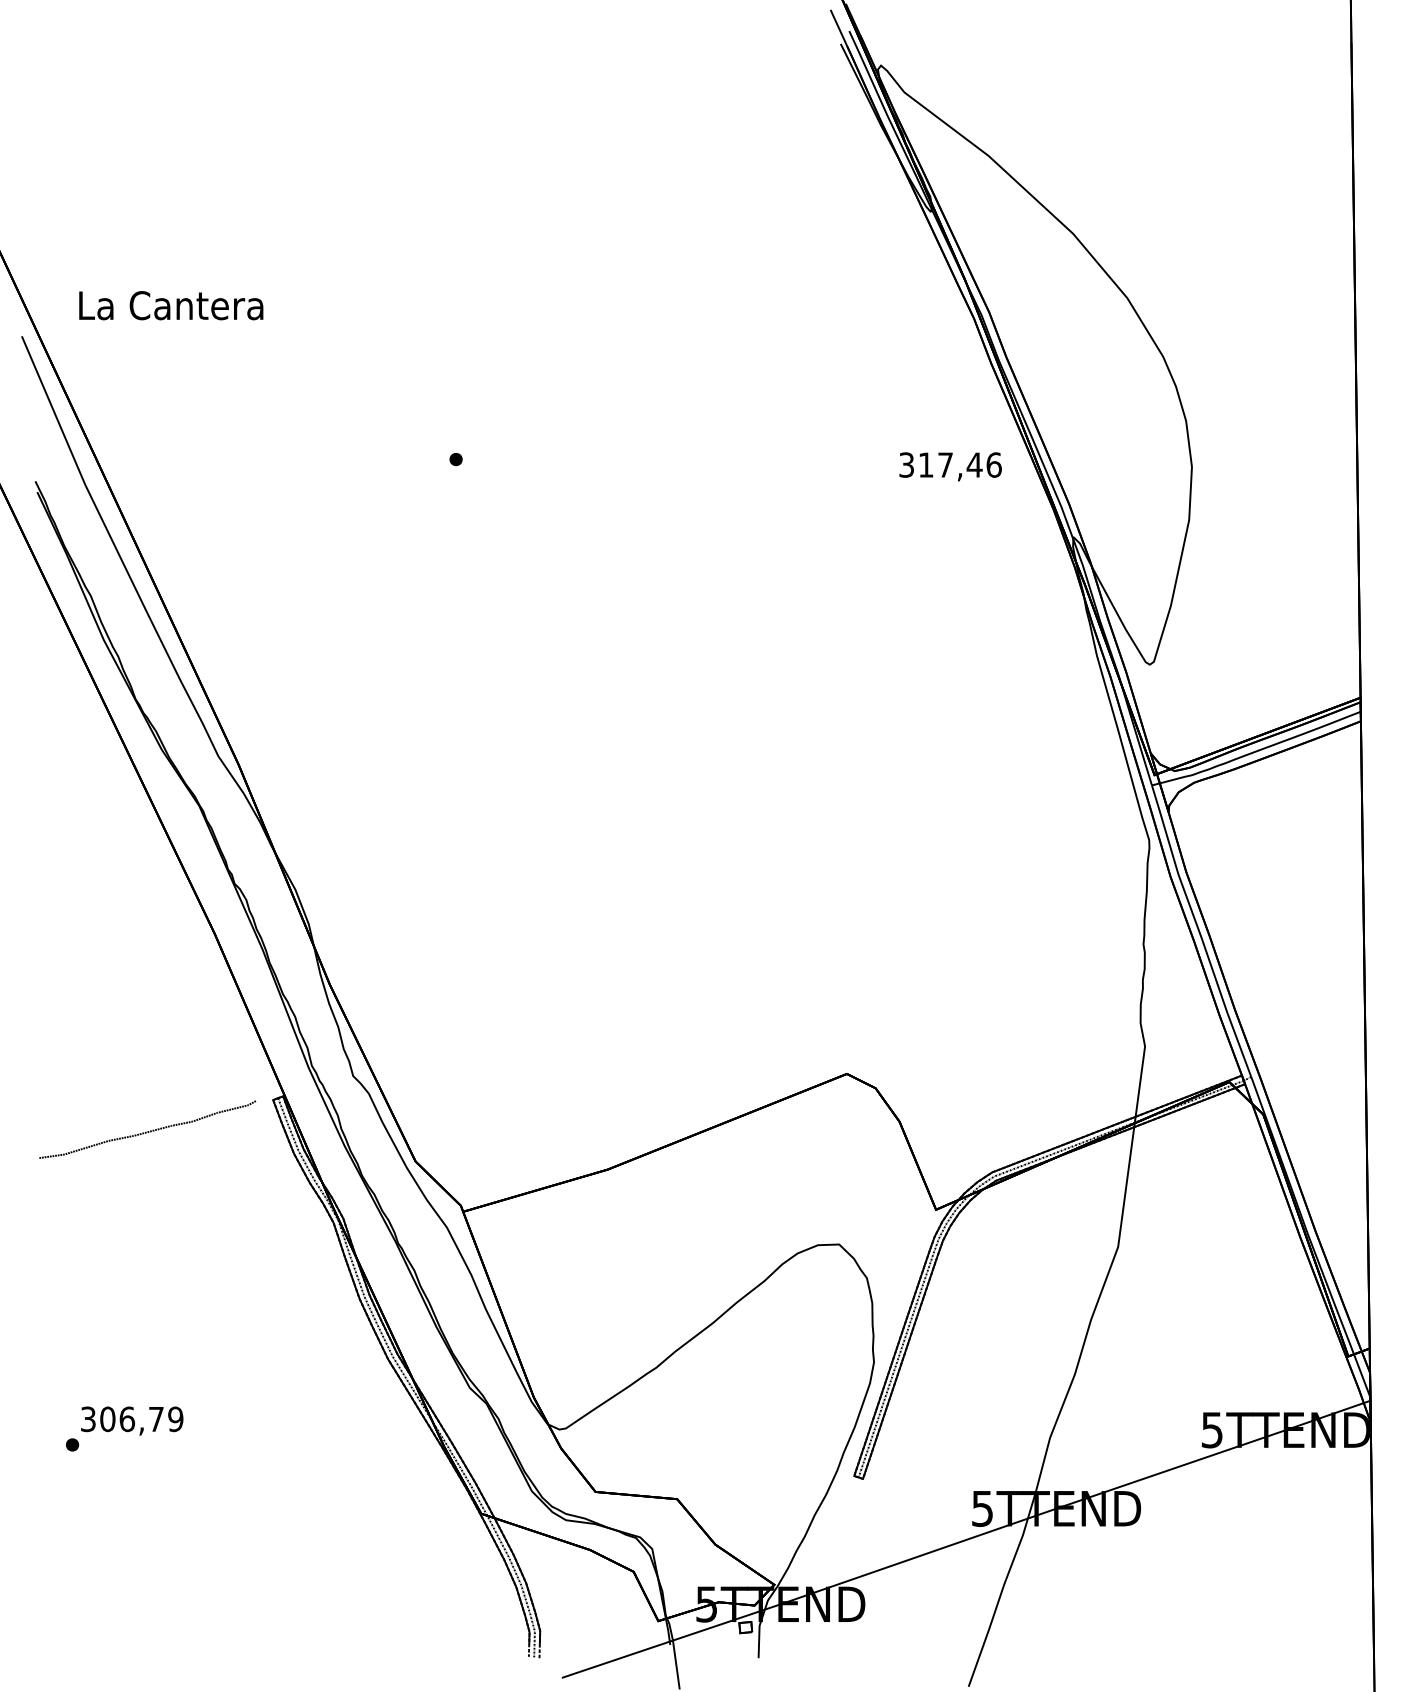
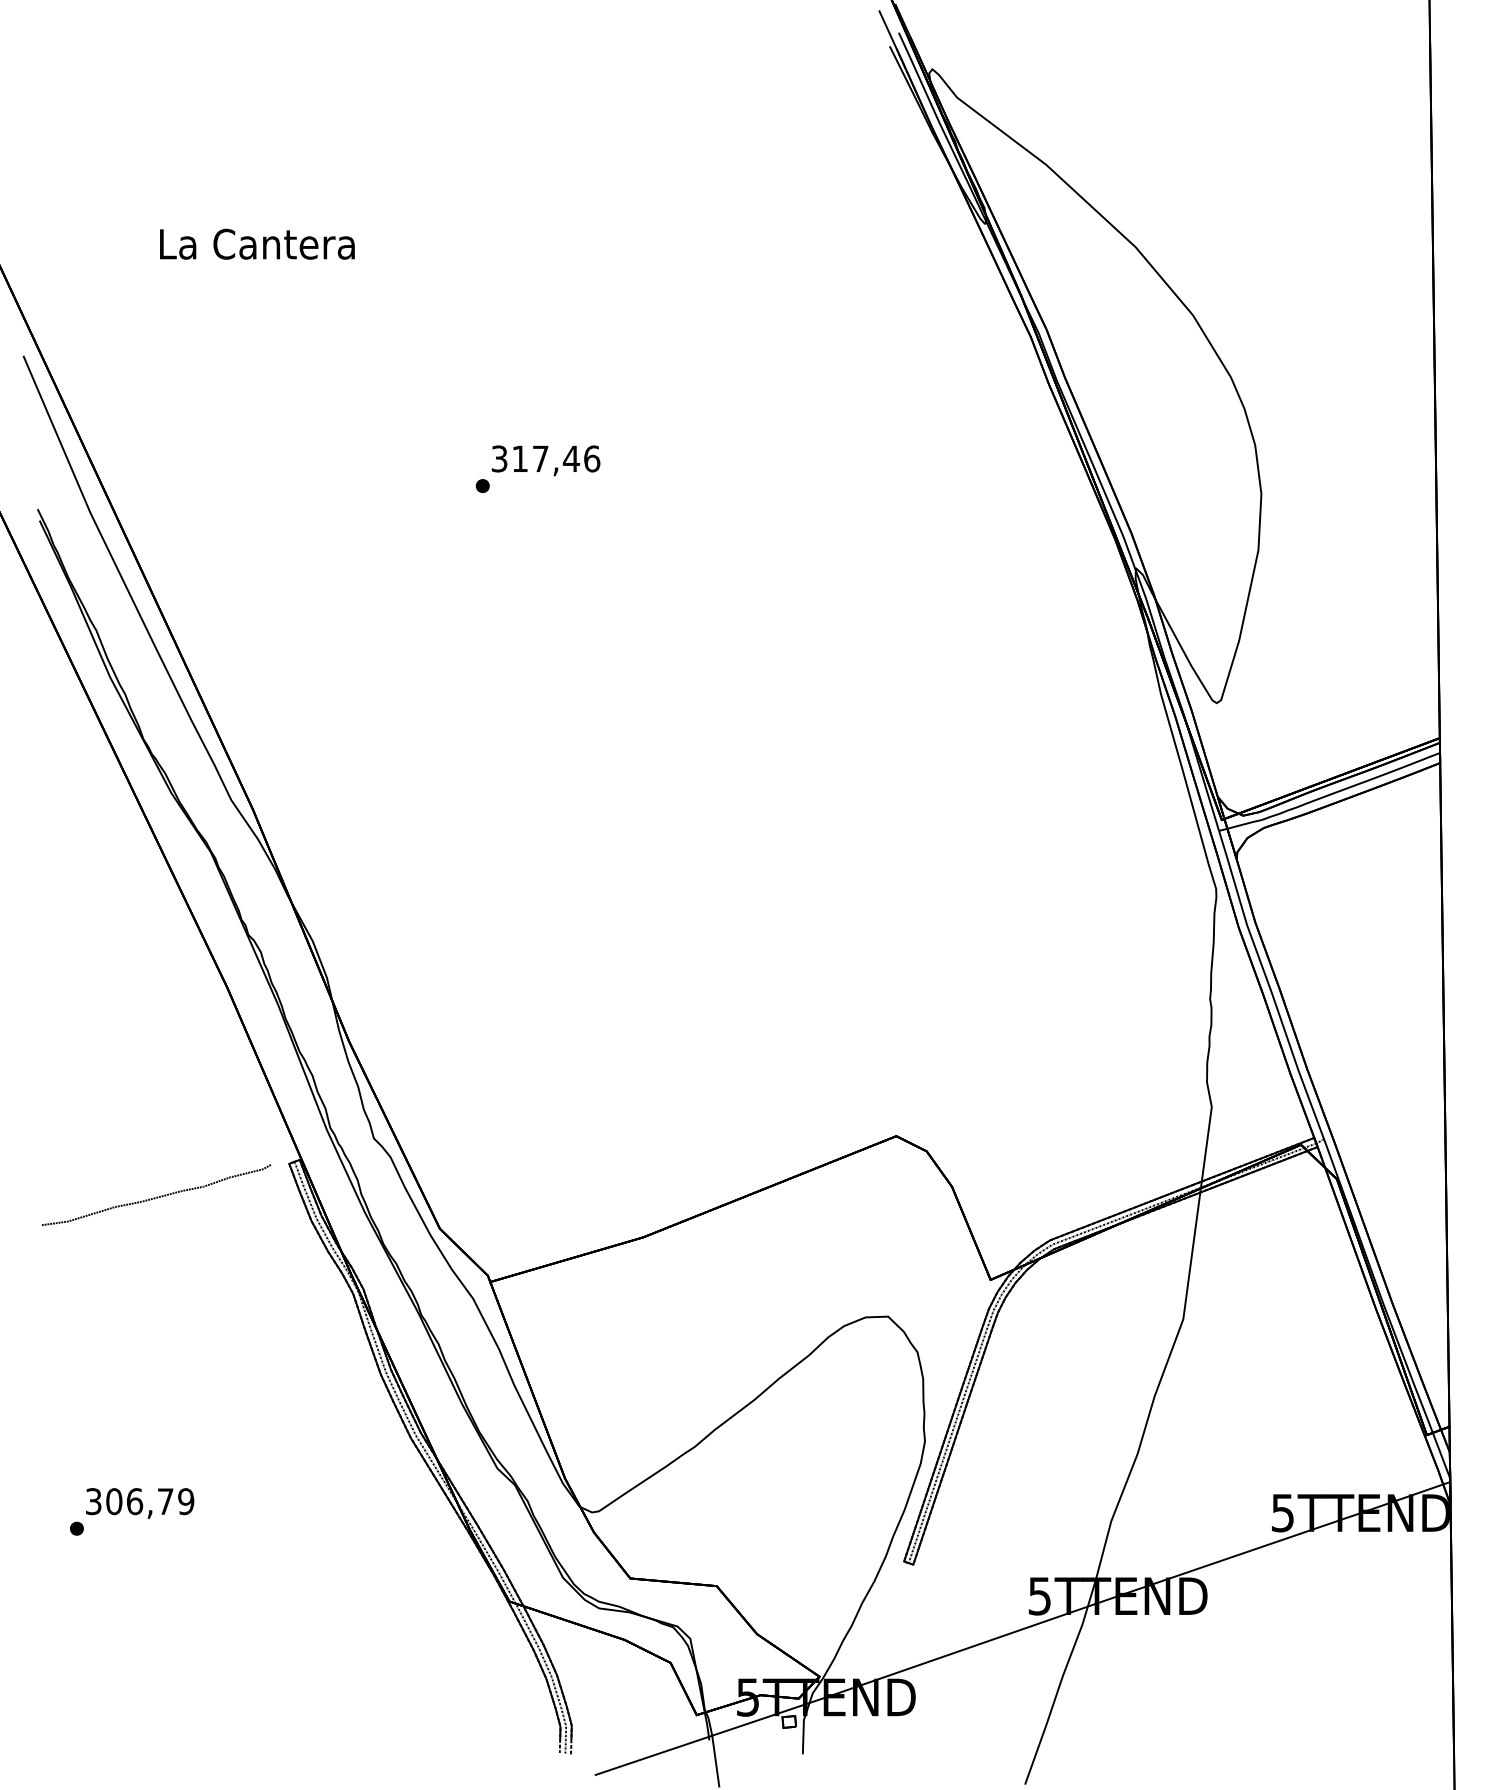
text: (171, 304) -> (257, 243), moved
text: (950, 466) -> (545, 460), moved

